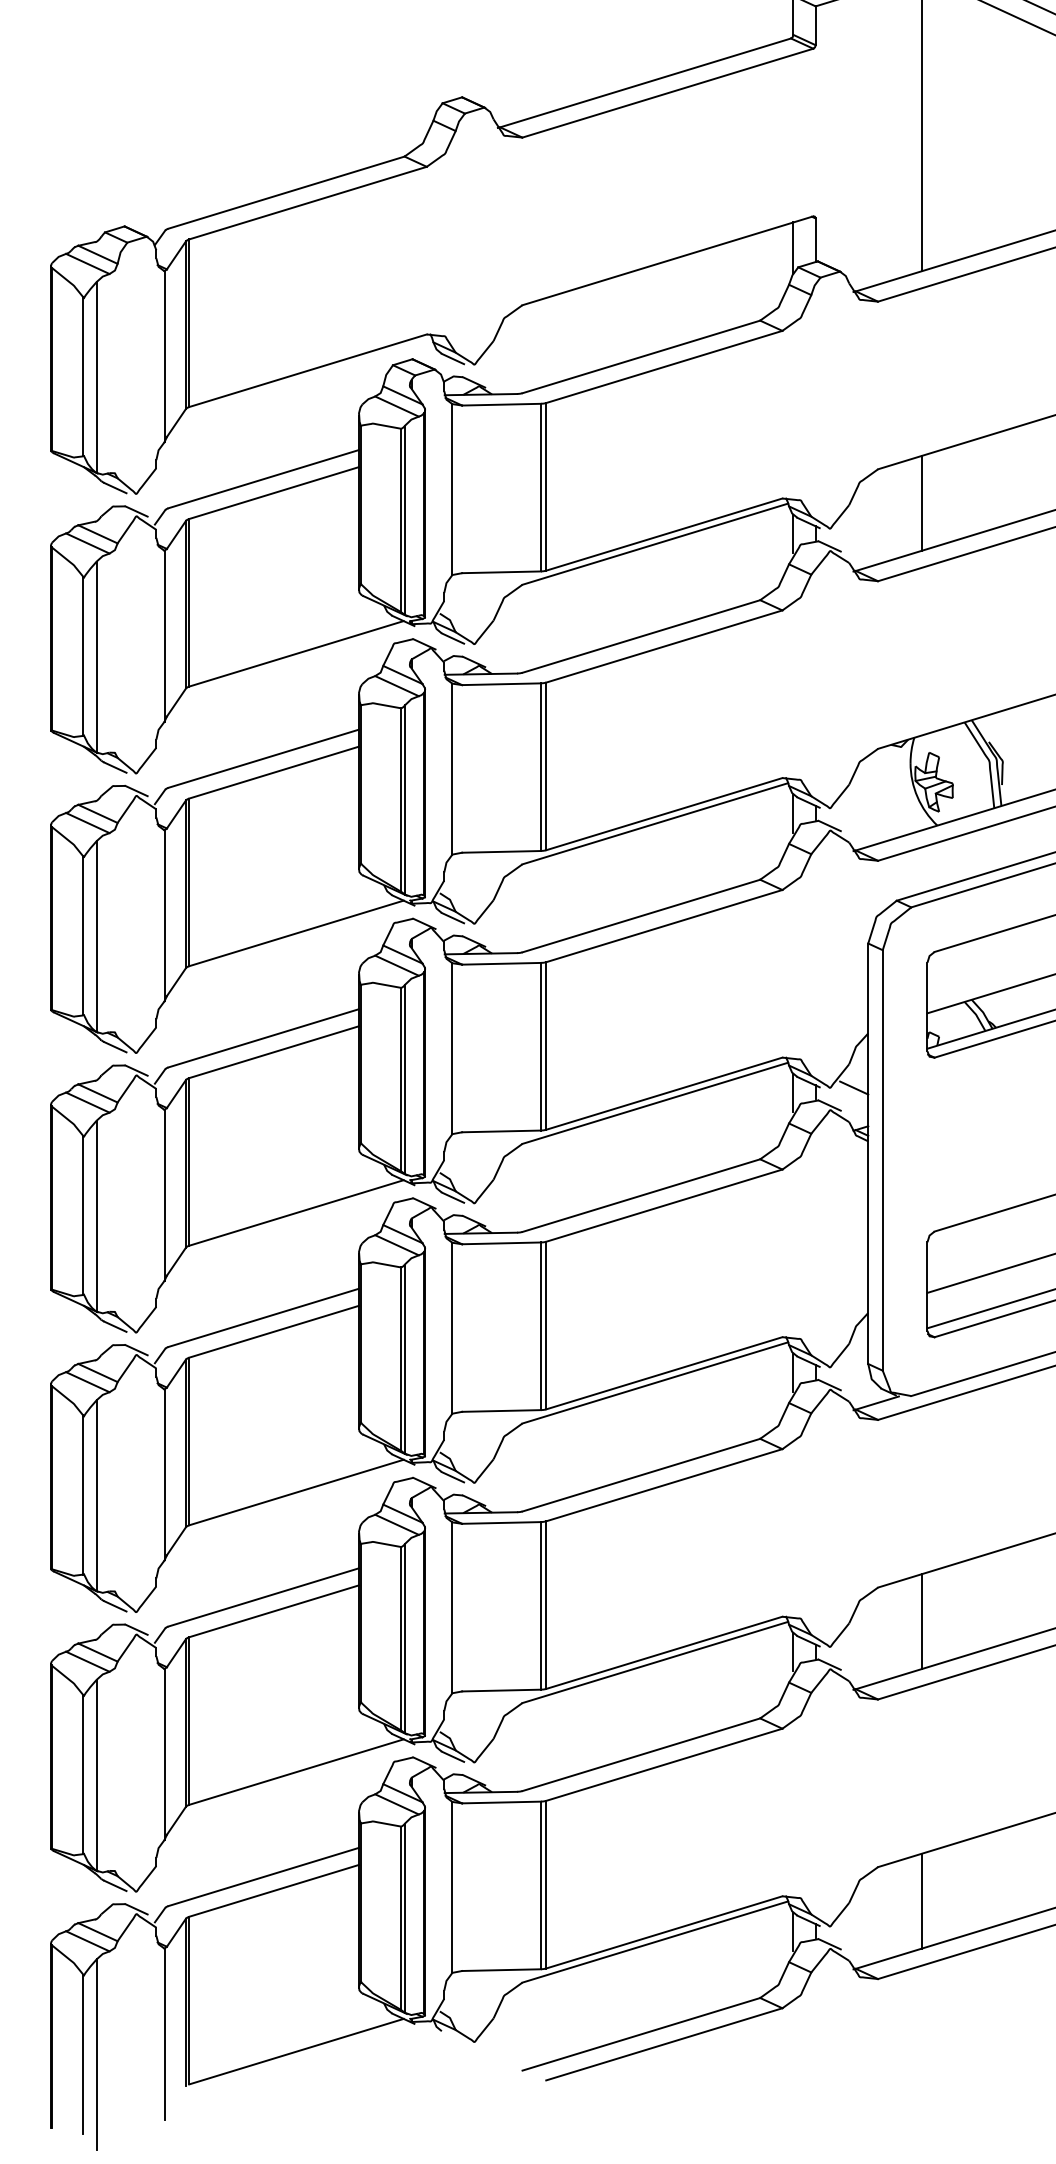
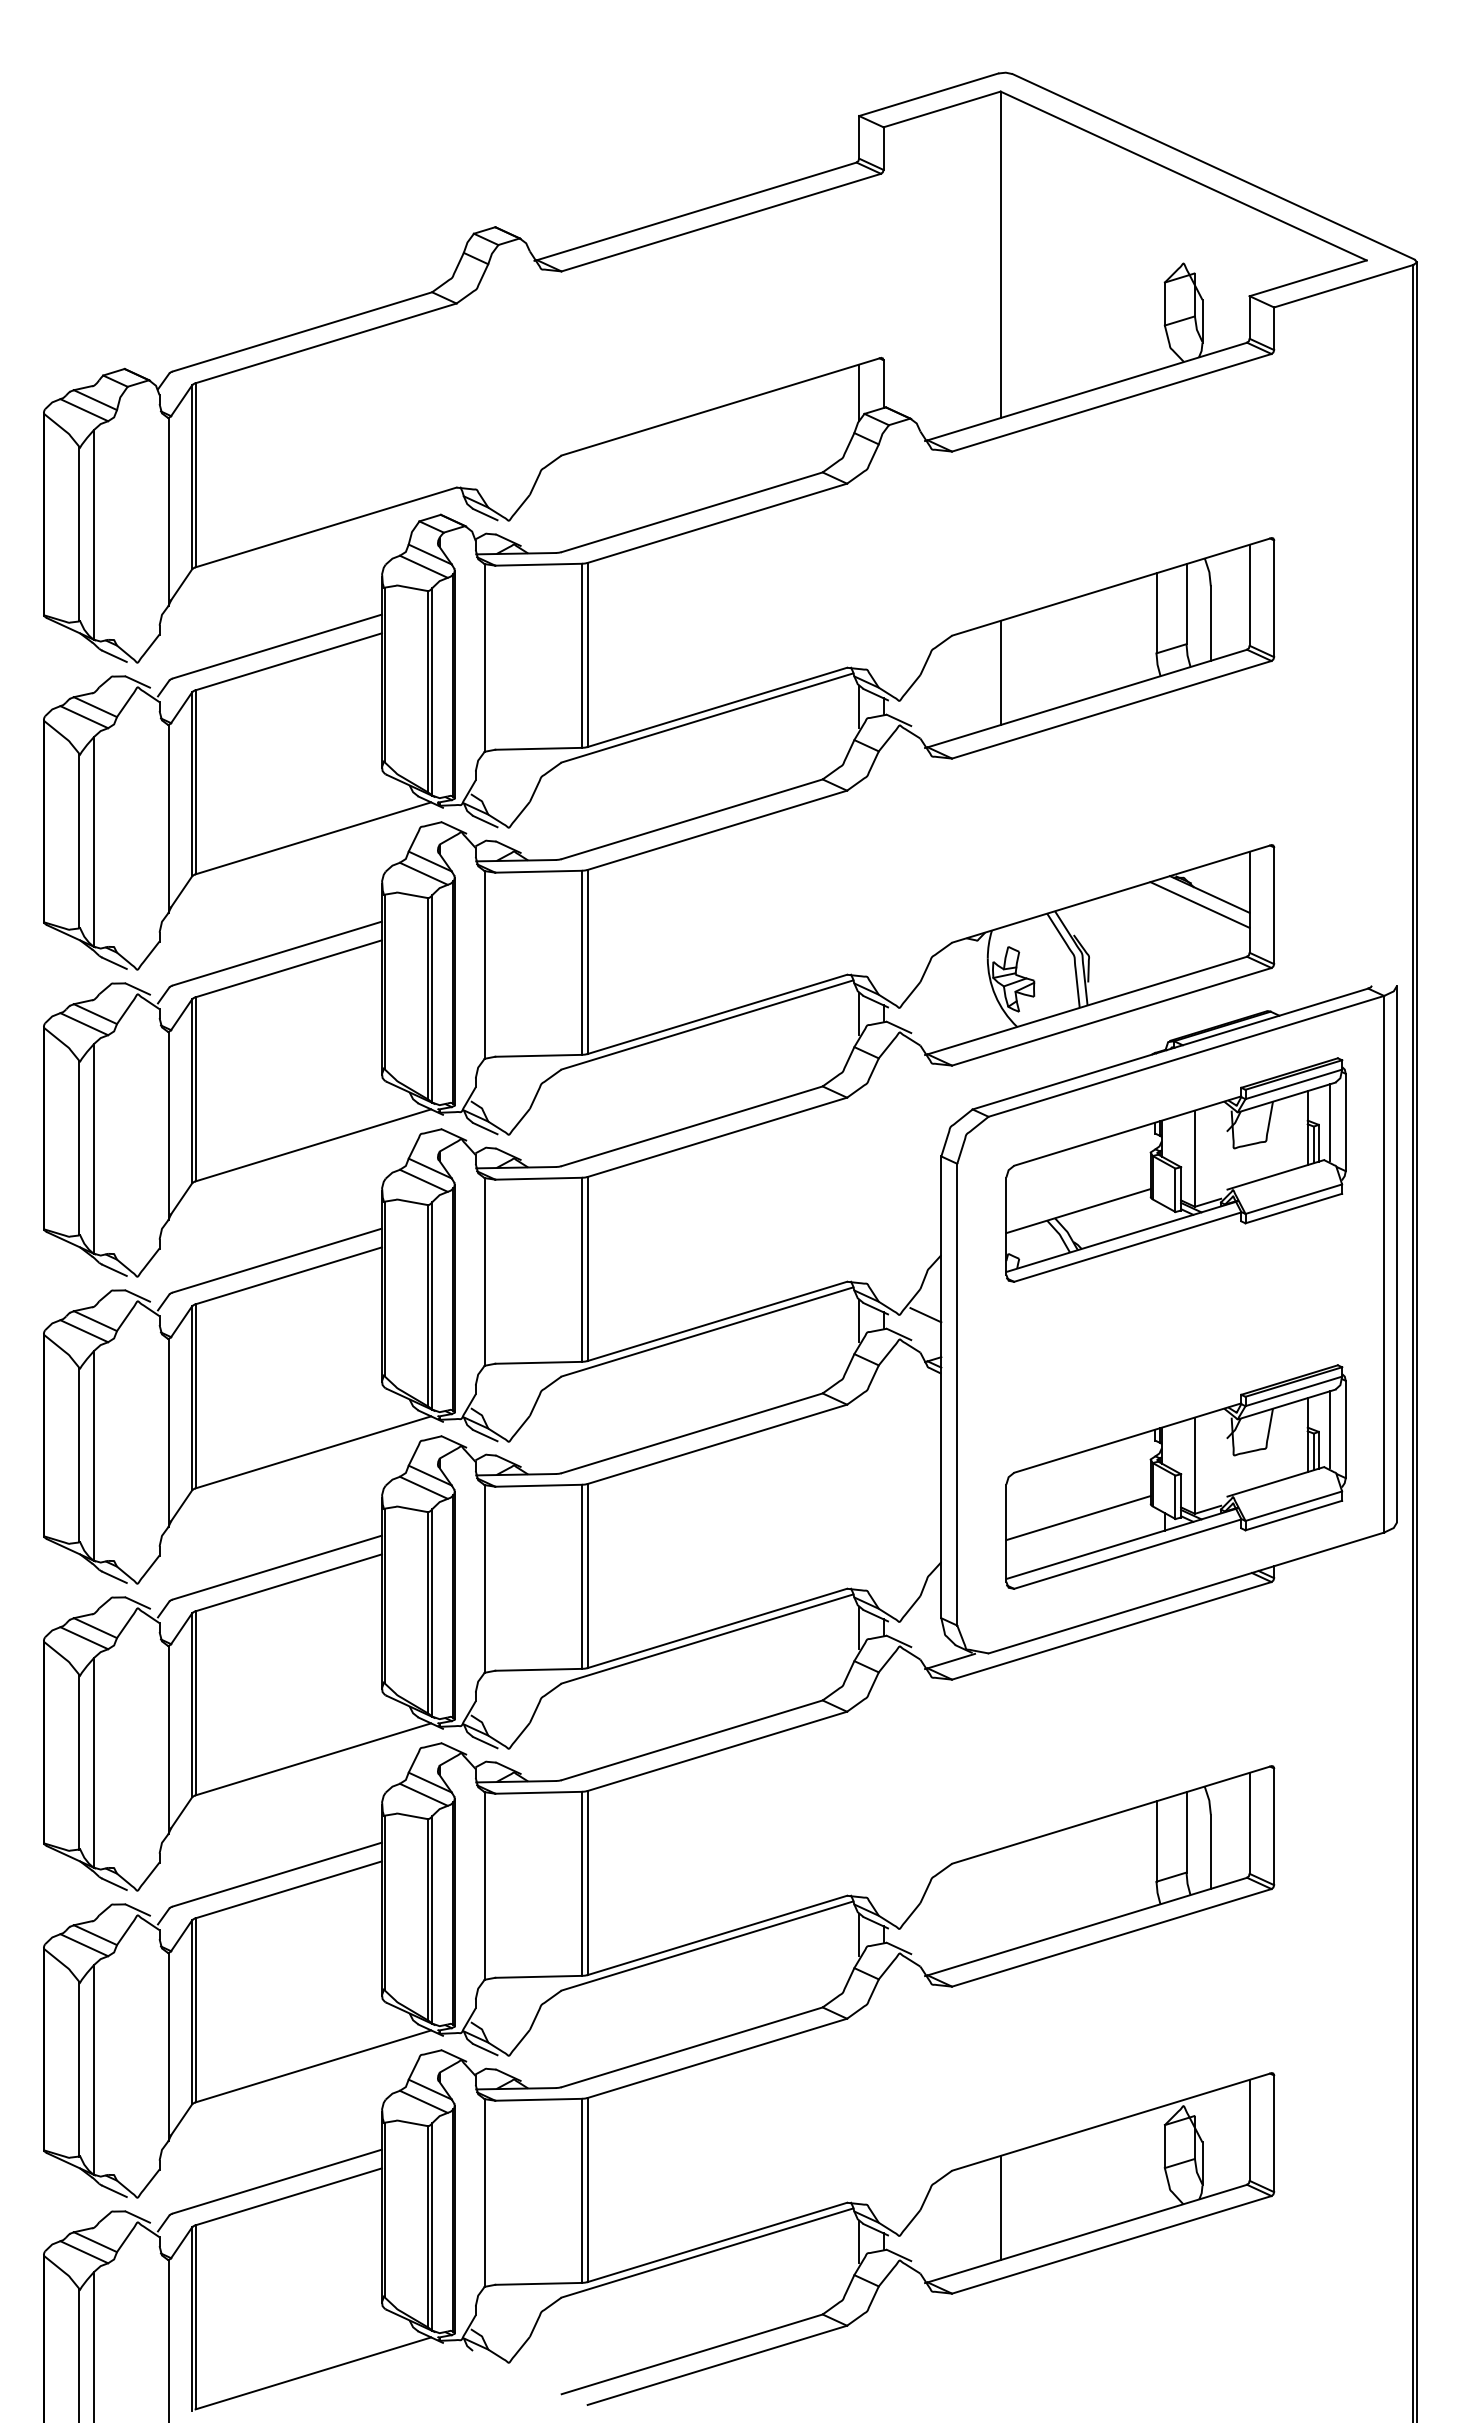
line: (922, 1621) -> (1000, 1900), removed

